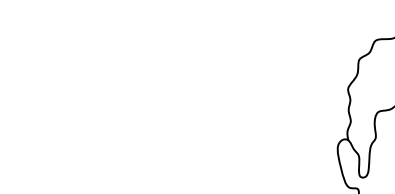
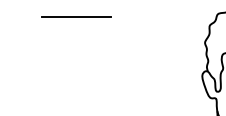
line: (125, 22) -> (76, 17), added

